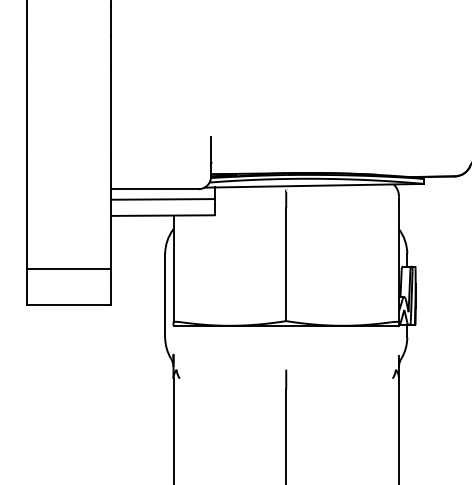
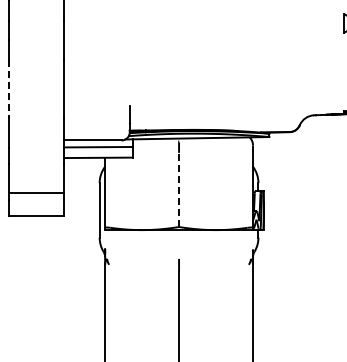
line: (27, 111) -> (9, 89), solid -> dashed
line: (286, 263) -> (179, 189), solid -> dashed

